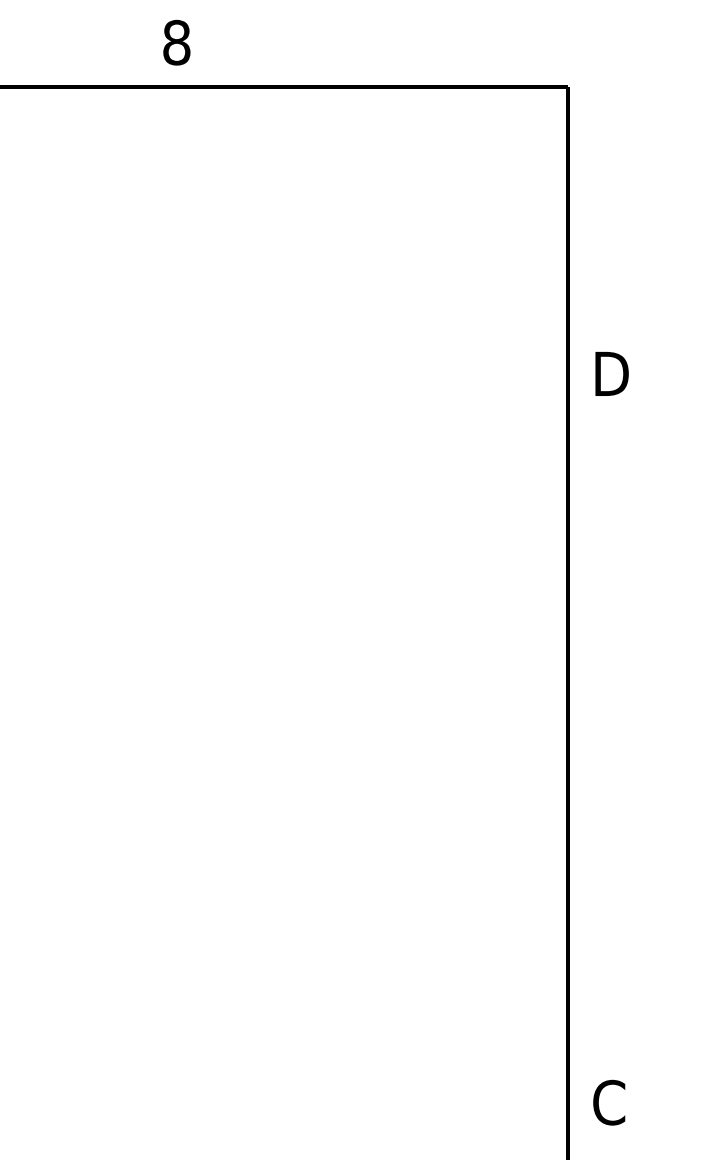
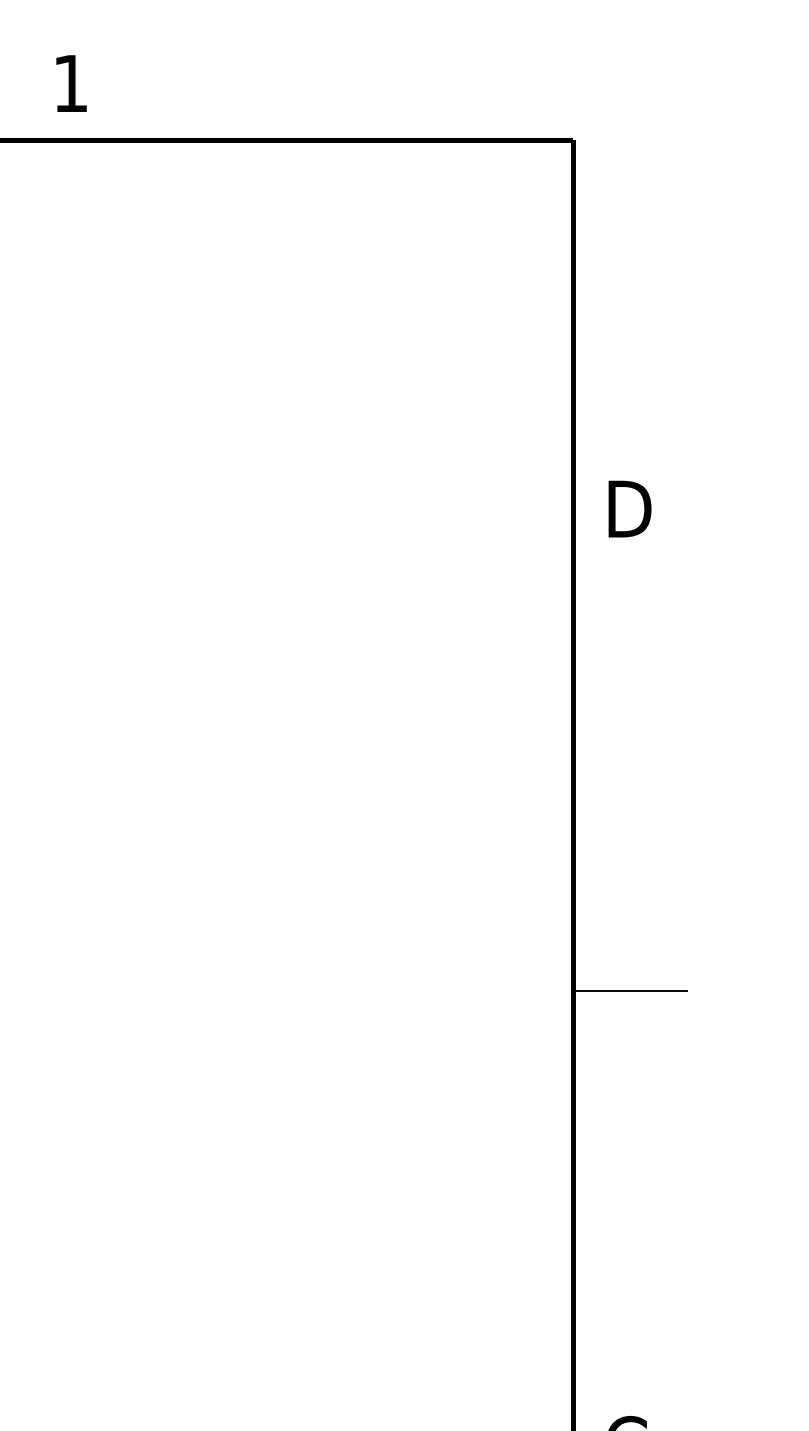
text: (176, 42) -> (70, 83), 8 -> 1
line: (612, 749) -> (630, 991), added

